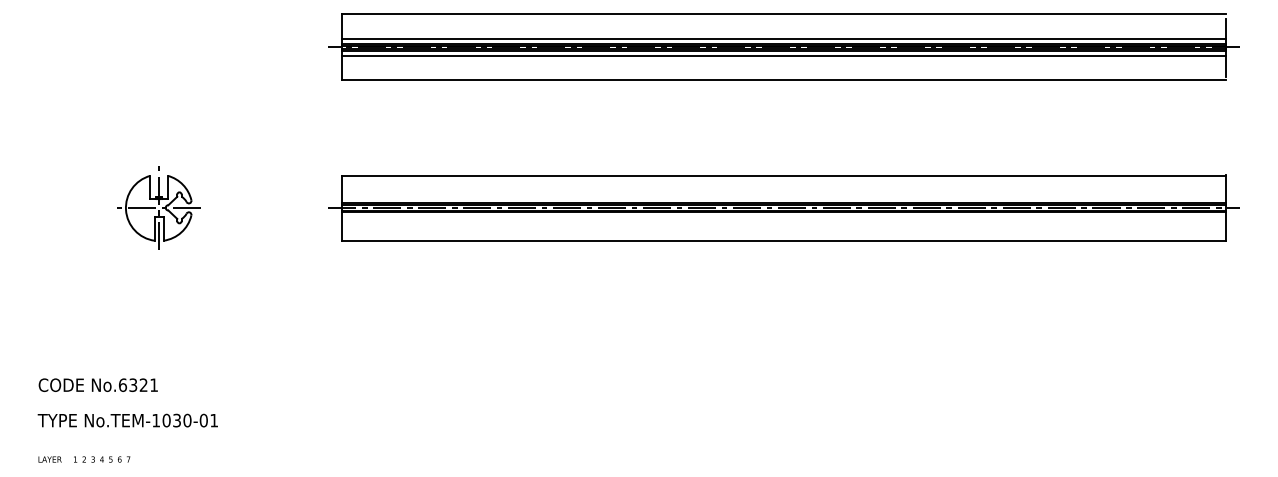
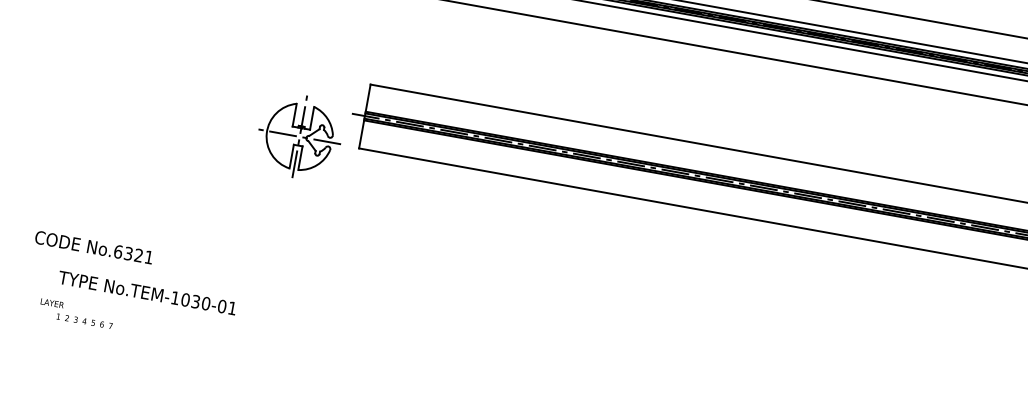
part: (158, 207) -> (299, 136), moved
text: (127, 420) -> (147, 292), moved
text: (49, 459) -> (51, 303), moved

